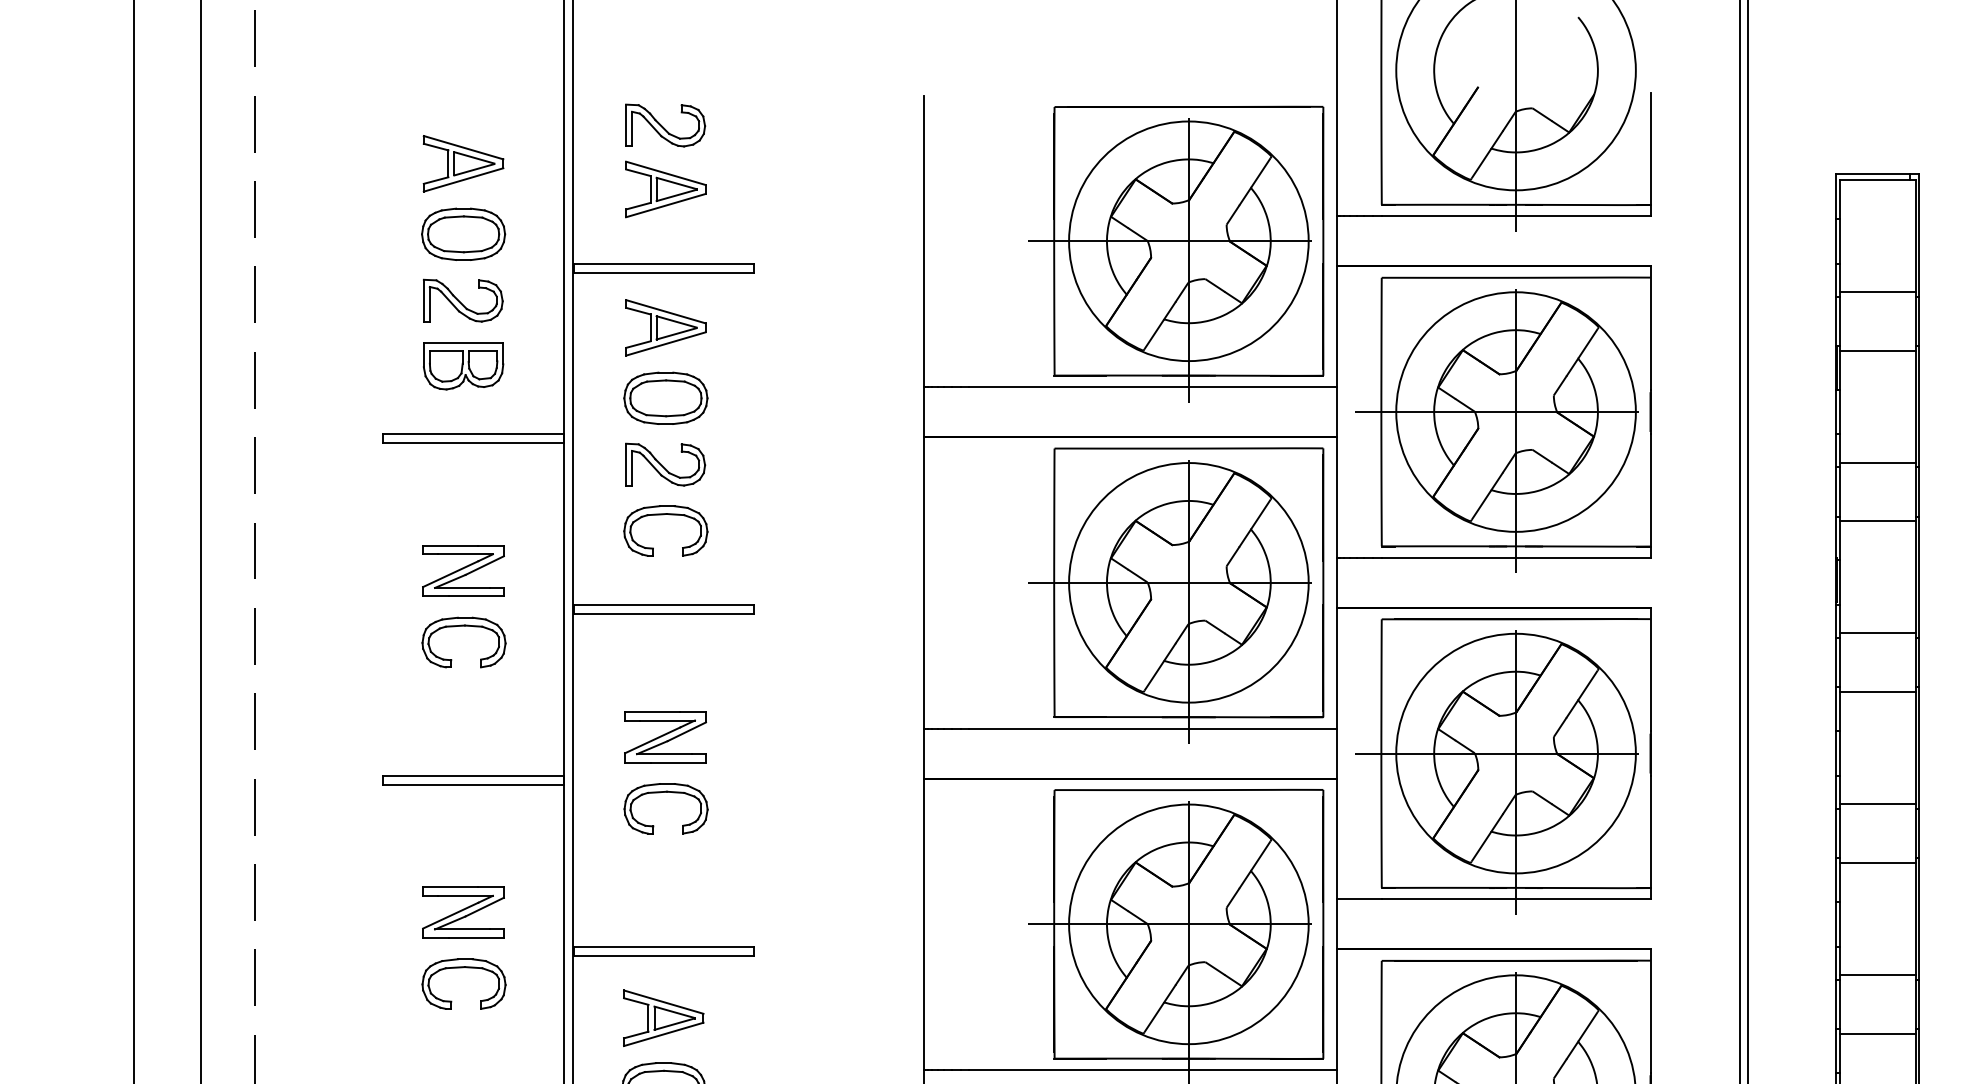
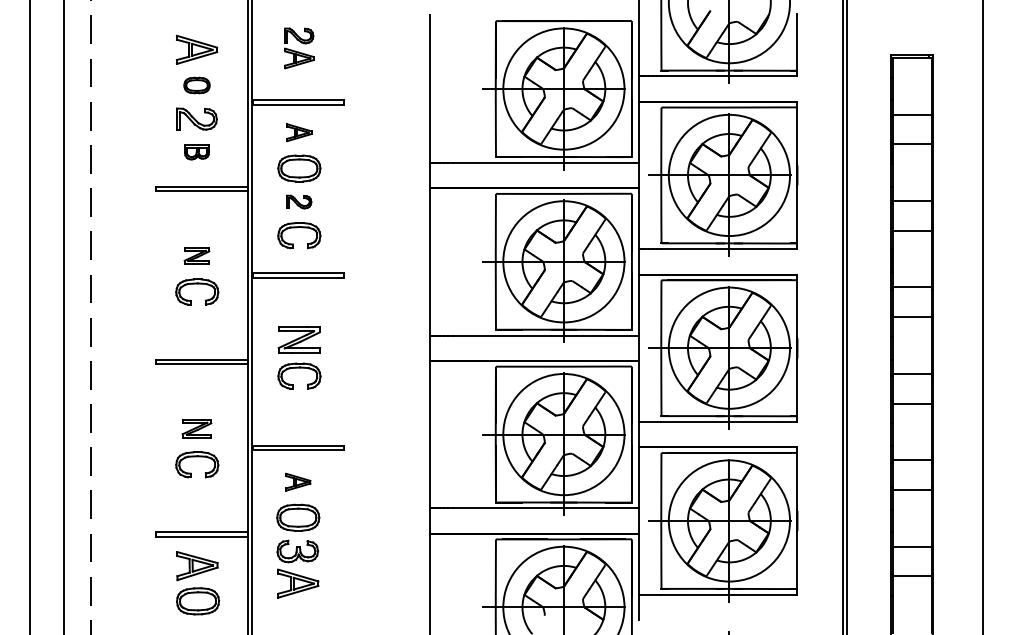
part: (666, 161) -> (299, 48), size x0.7
part: (462, 234) -> (196, 85), size x0.6
part: (666, 327) -> (299, 132), size x0.6
part: (462, 366) -> (196, 152), size x0.6
part: (666, 463) -> (299, 201), size x0.6
part: (462, 570) -> (196, 255), size x0.6
part: (462, 912) -> (196, 428), size x0.7
part: (664, 1019) -> (298, 482), size x0.6

